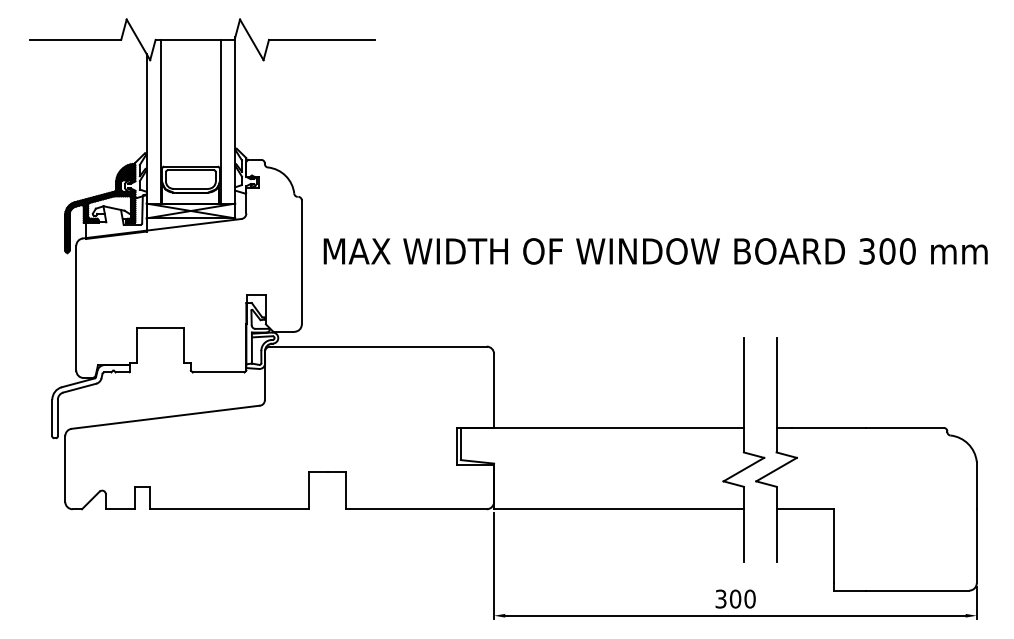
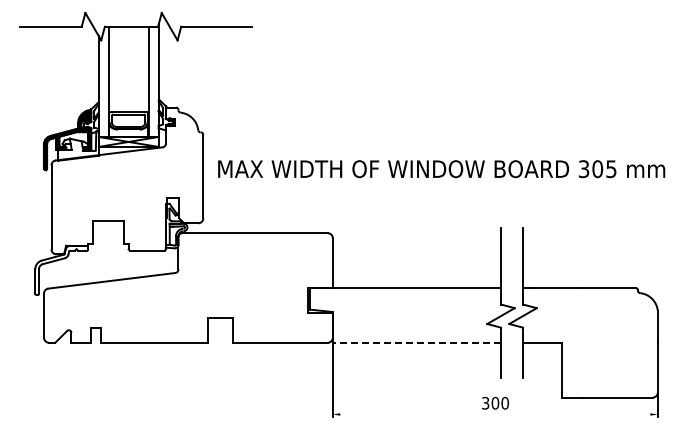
text: (907, 251) -> (611, 169), 300 -> 305
line: (618, 508) -> (416, 342), solid -> dashed
line: (735, 615) -> (495, 414), removed

